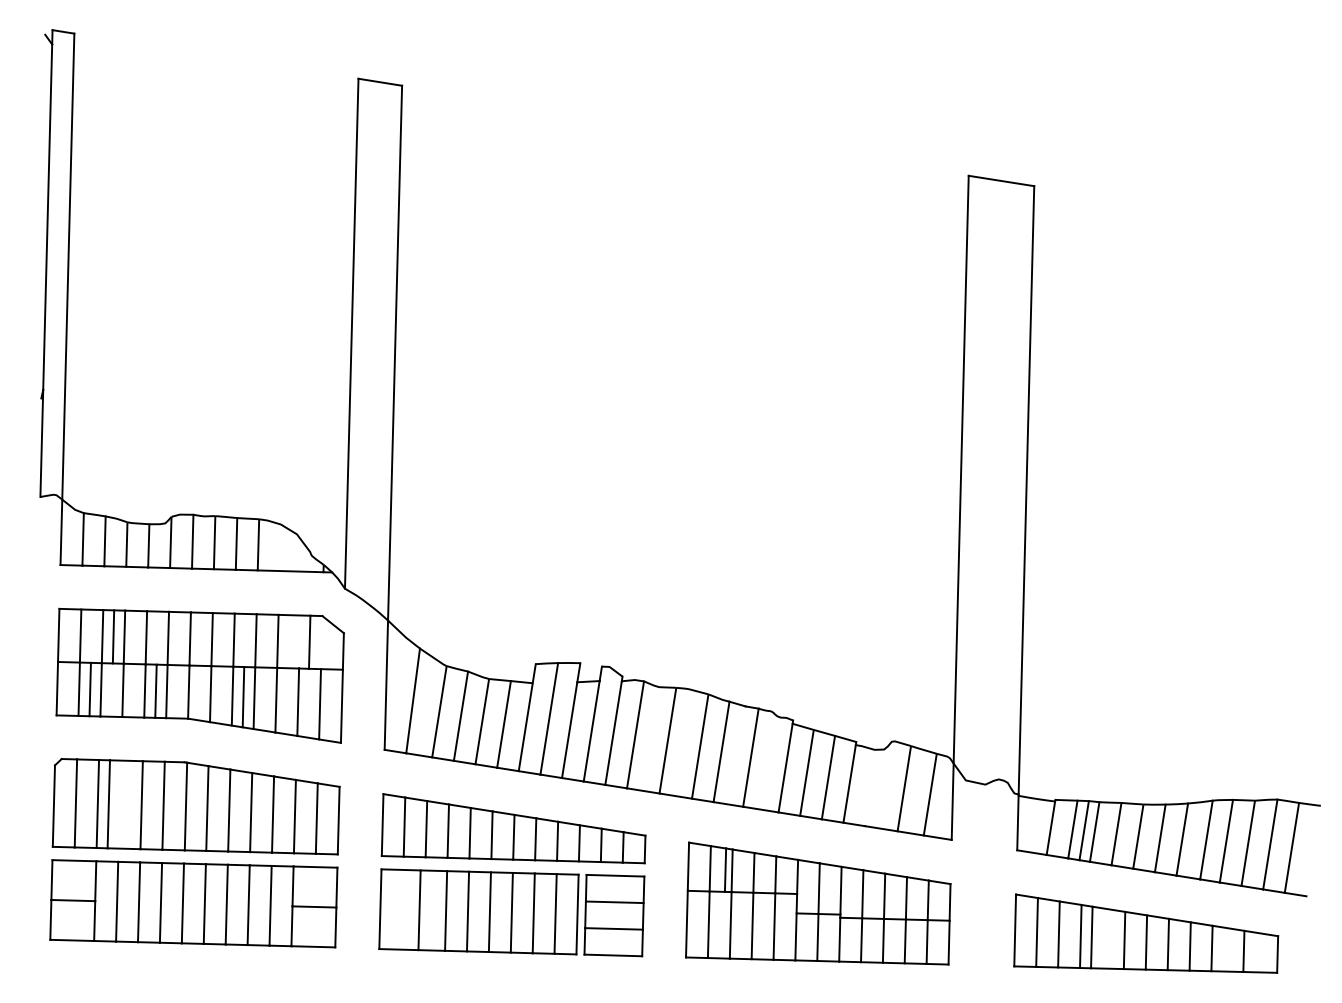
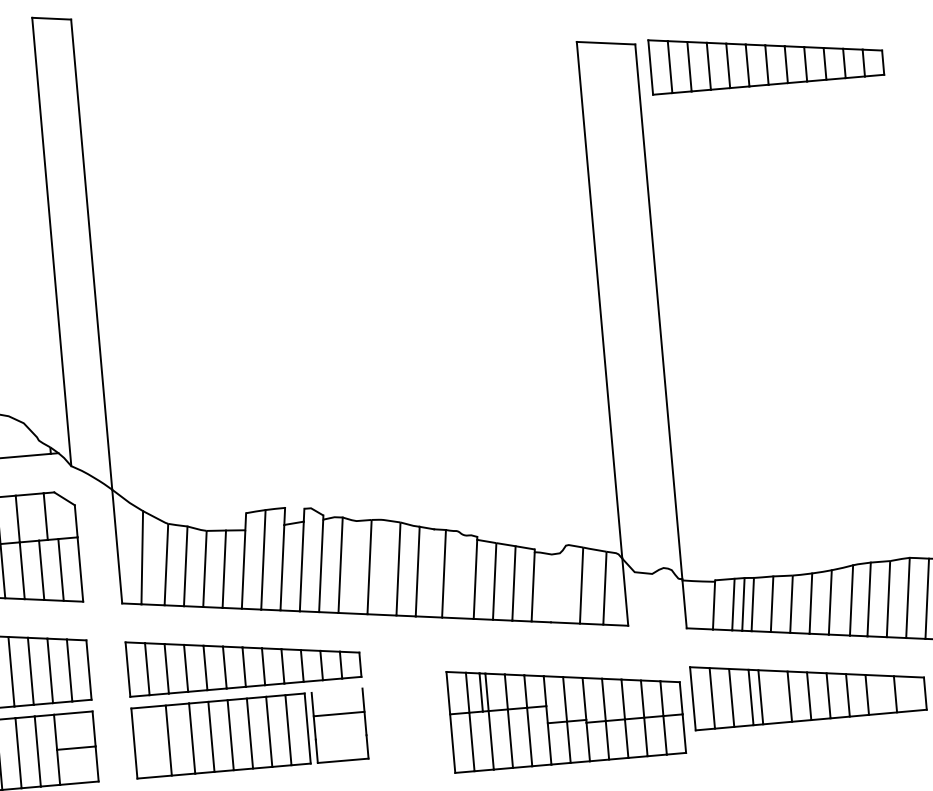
part: (1179, 217) -> (765, 57), added
line: (615, 875) -> (337, 690), removed
part: (818, 903) -> (566, 712), moved
line: (613, 928) -> (340, 737), removed

